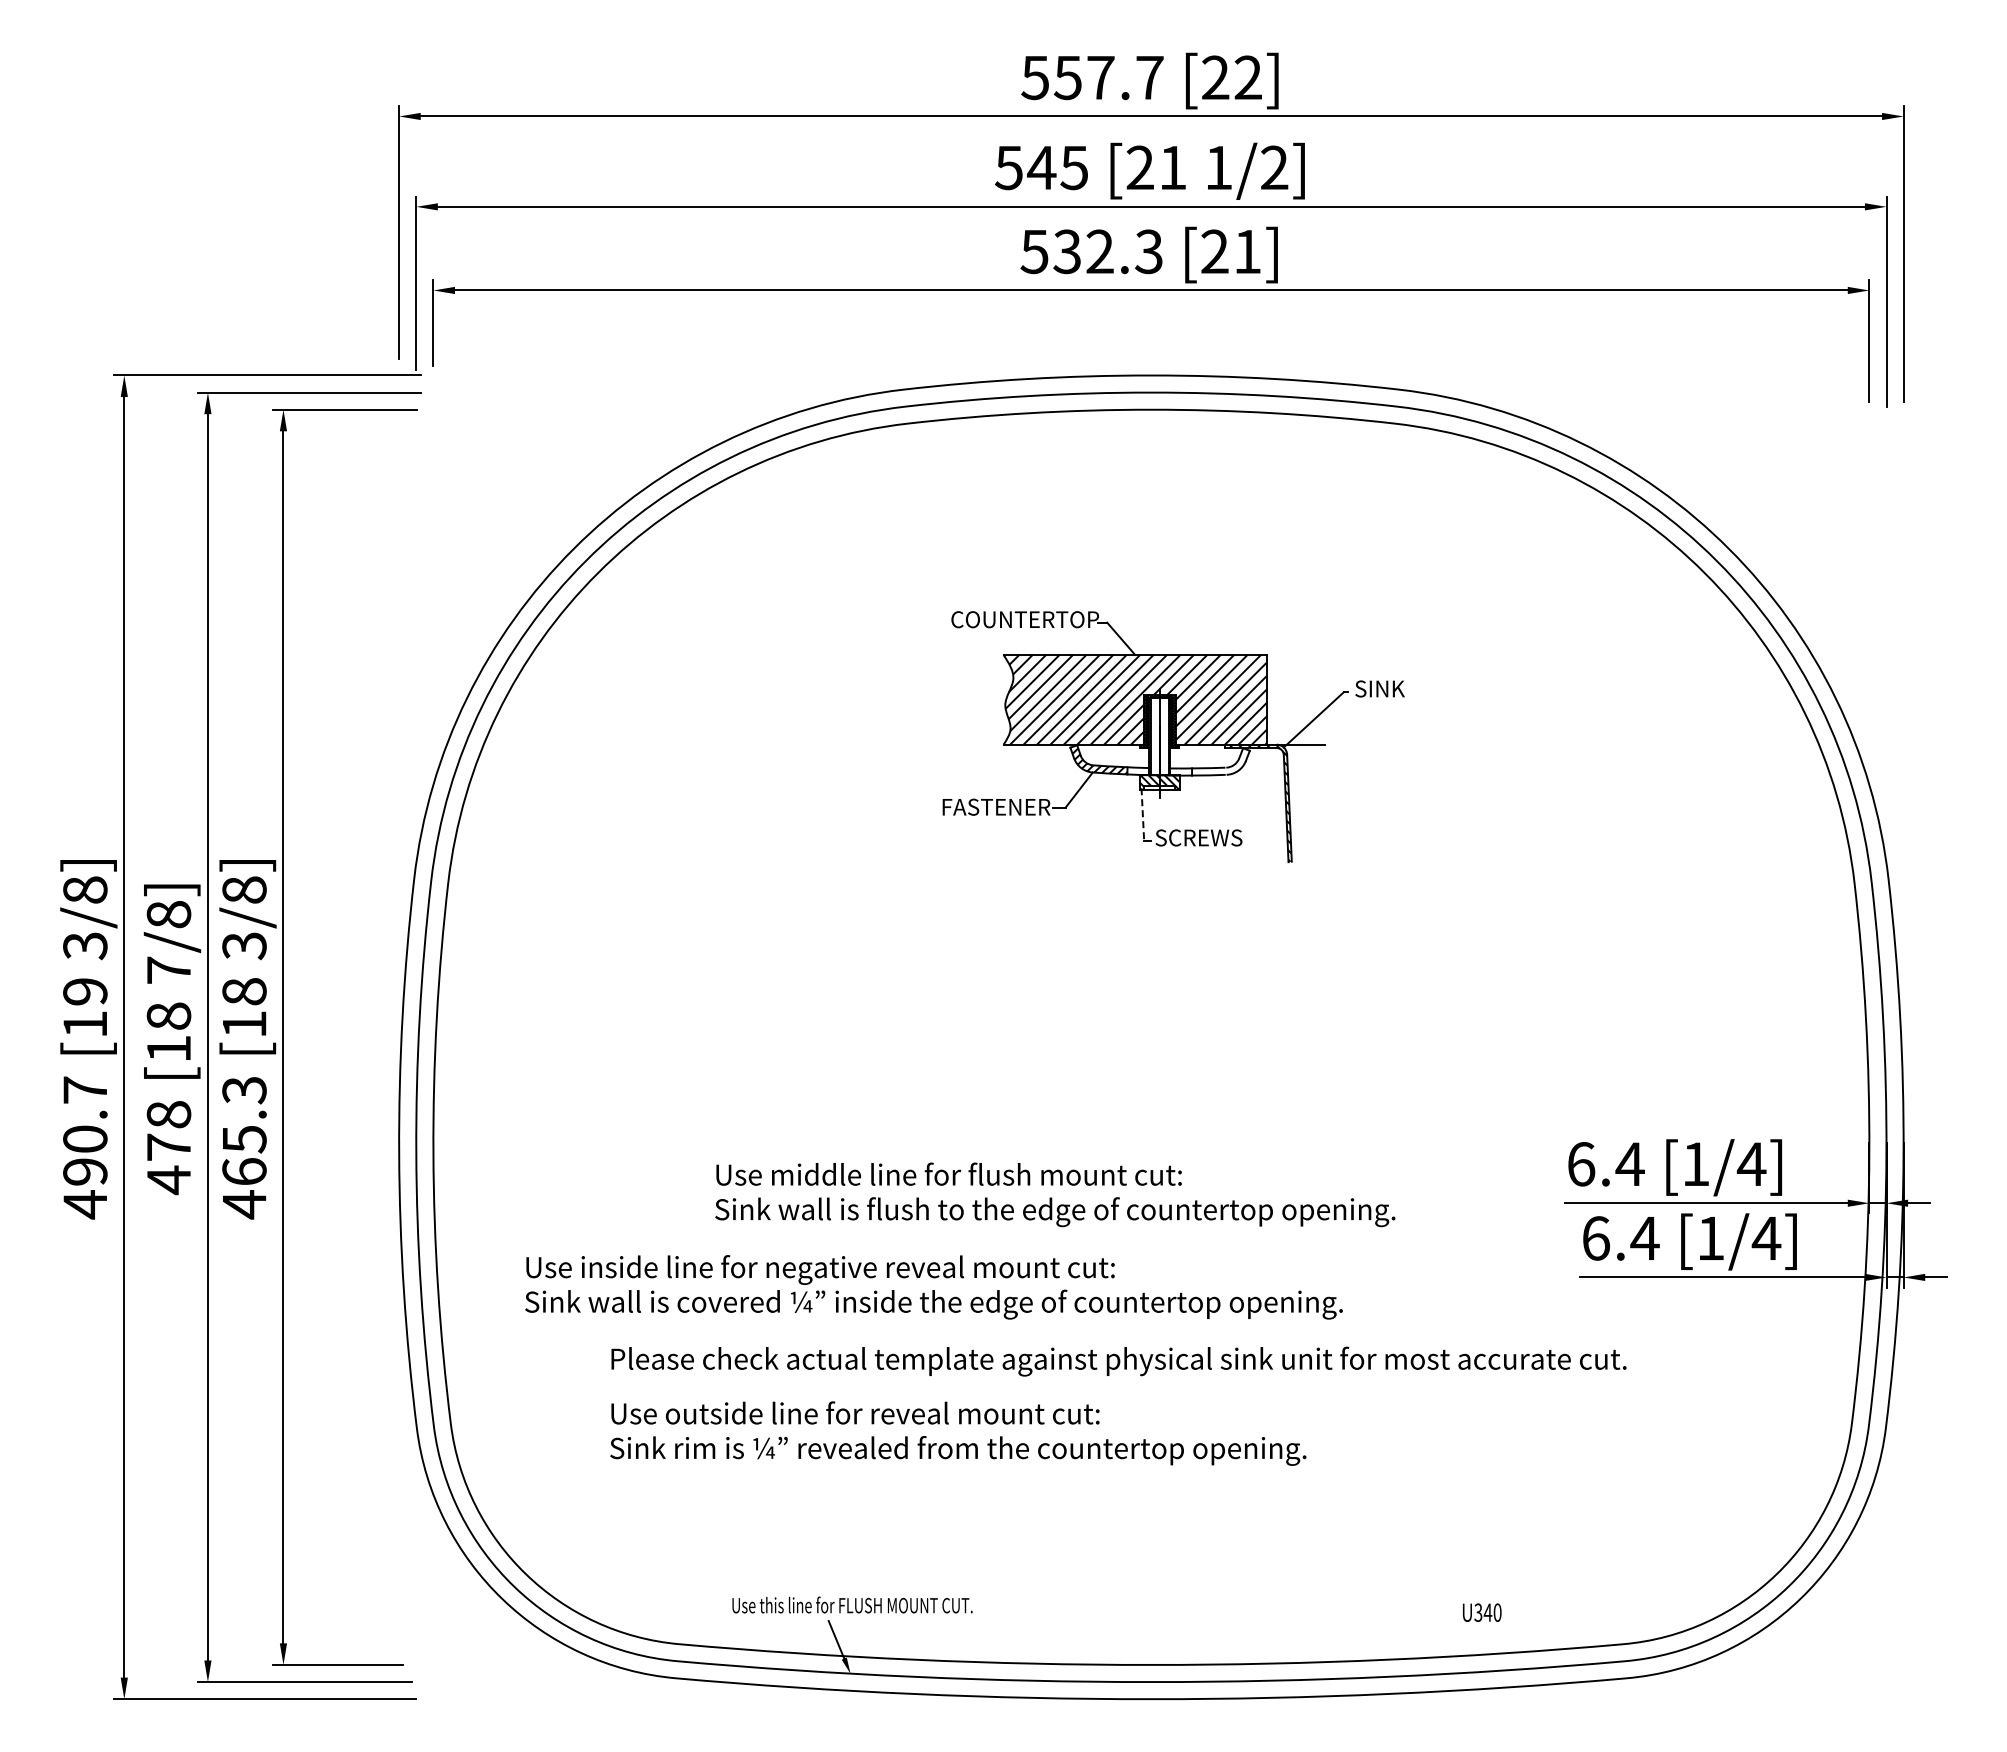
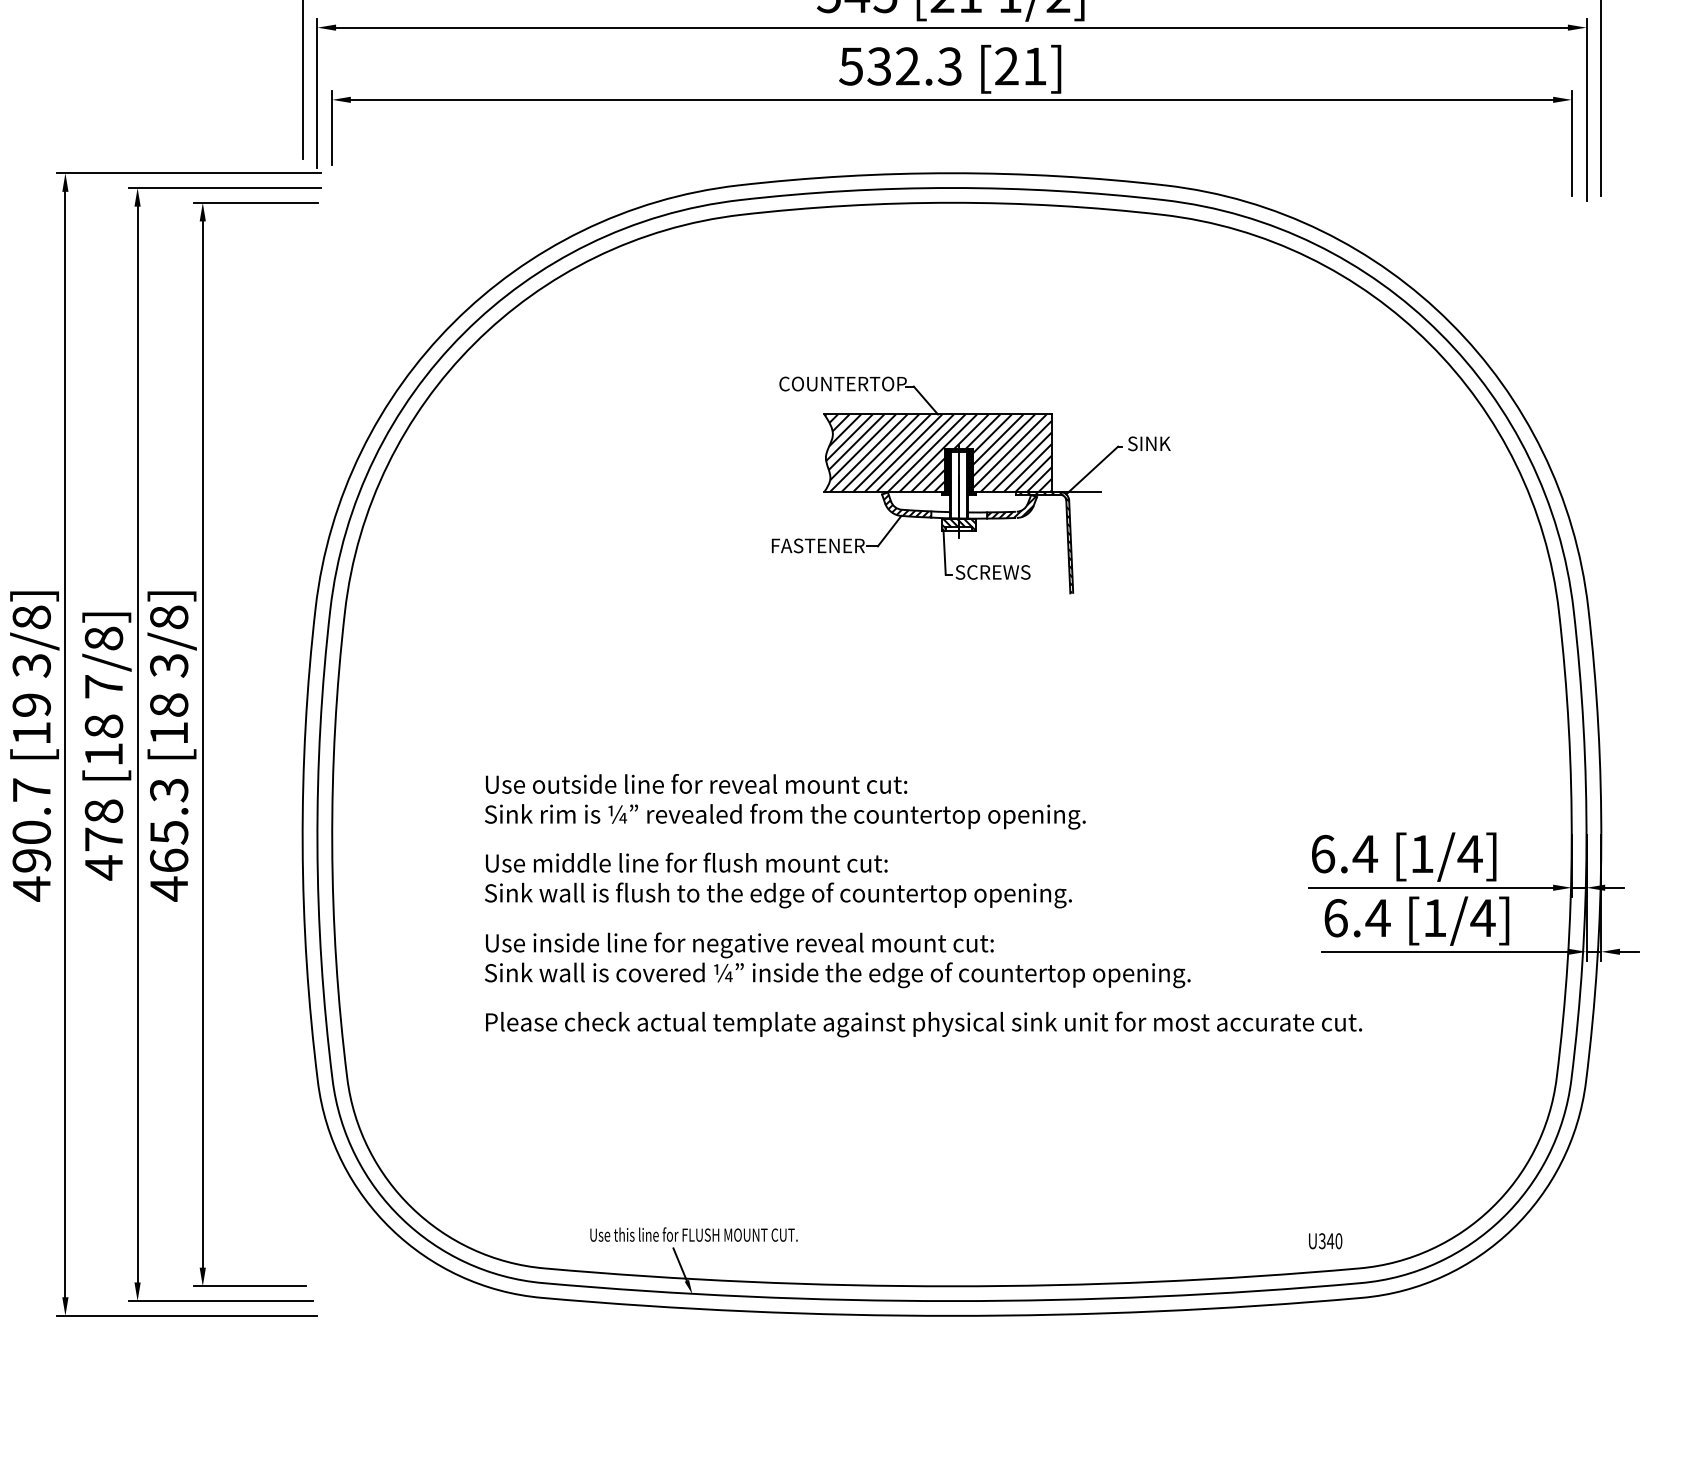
hatch: (1220, 762) -> (1011, 507), added
line: (1142, 814) -> (944, 552), dashed -> solid
text: (1055, 1194) -> (778, 880), moved
text: (933, 1287) -> (837, 960), moved
text: (958, 1433) -> (785, 801), moved
text: (1482, 1612) -> (1325, 1241), moved

